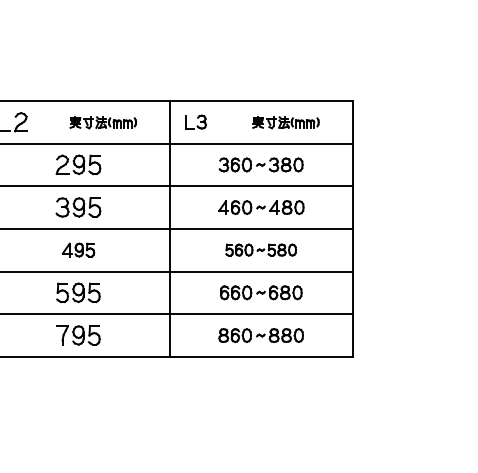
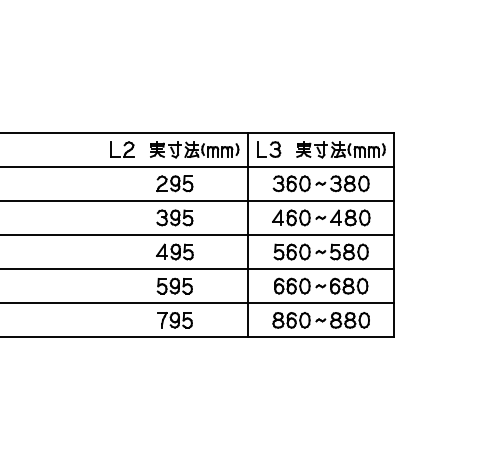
part: (102, 122) -> (194, 149), size x1.67
part: (196, 122) -> (269, 149), size x1.43
part: (285, 122) -> (340, 149), size x1.67
part: (260, 164) -> (320, 183), size x1.43
part: (261, 207) -> (321, 217), size x1.43
part: (77, 249) -> (174, 251), size x1.43
part: (260, 249) -> (320, 251), size x1.67
part: (261, 291) -> (321, 285), size x1.43
part: (260, 335) -> (320, 320), size x1.43

